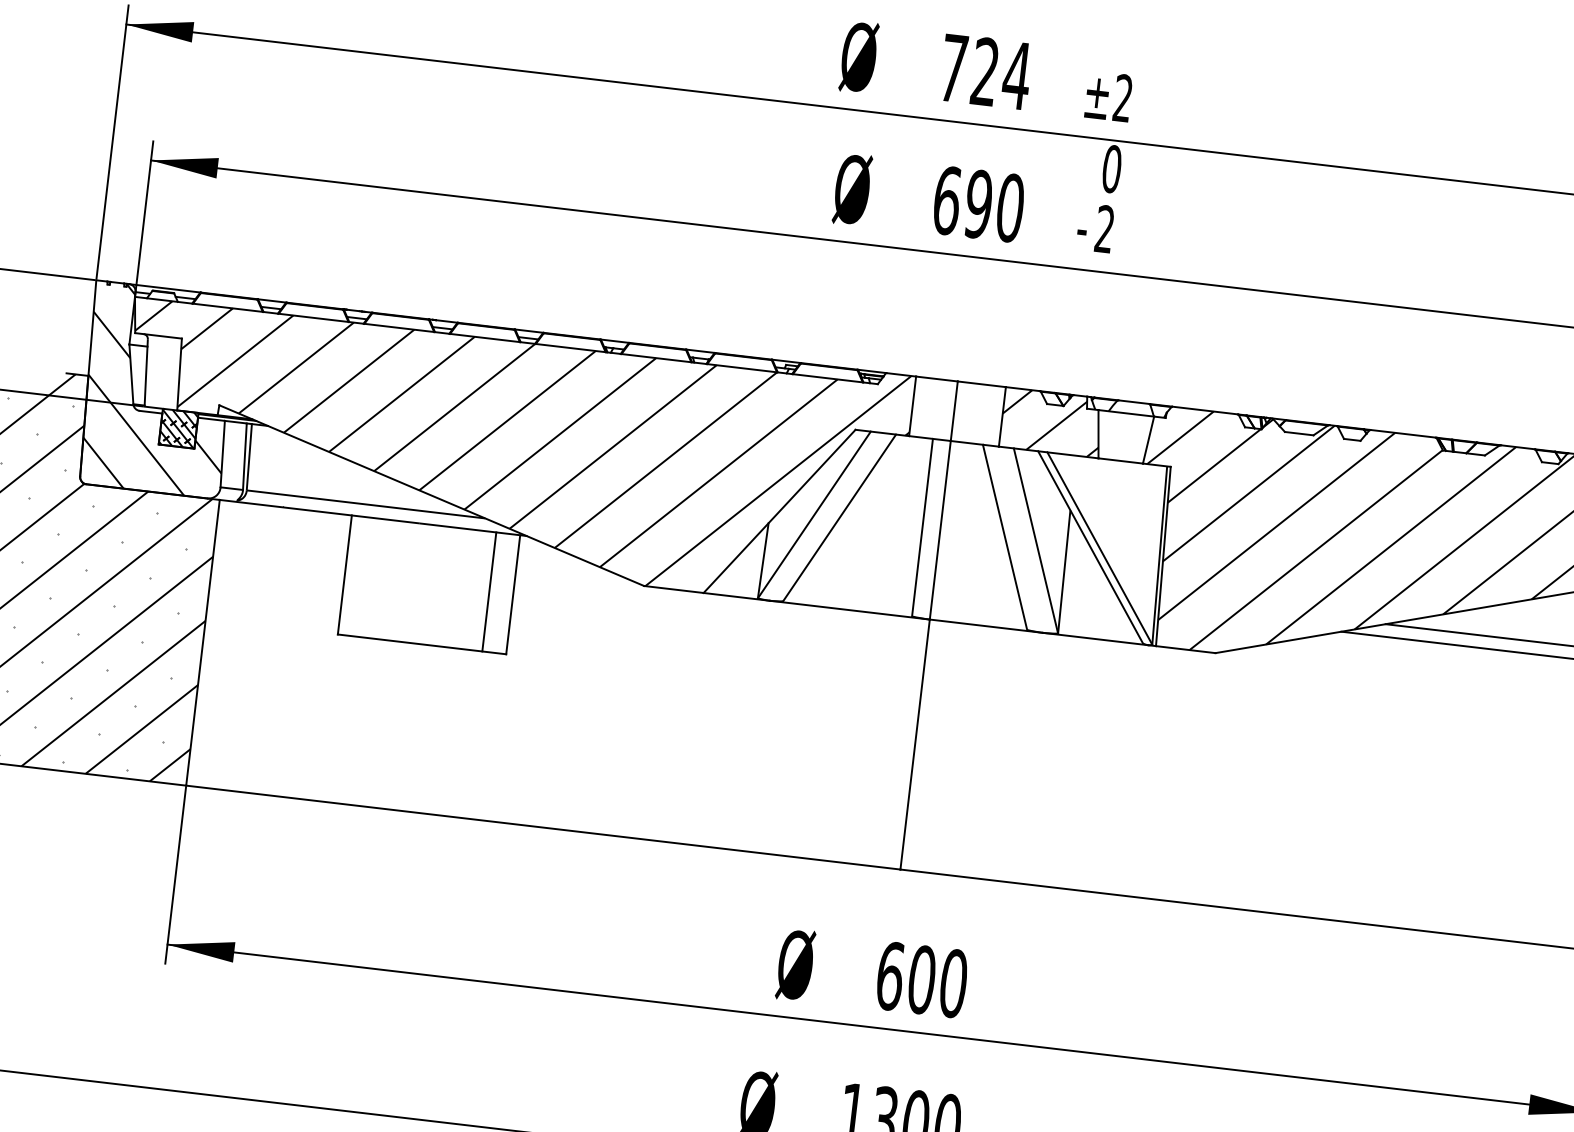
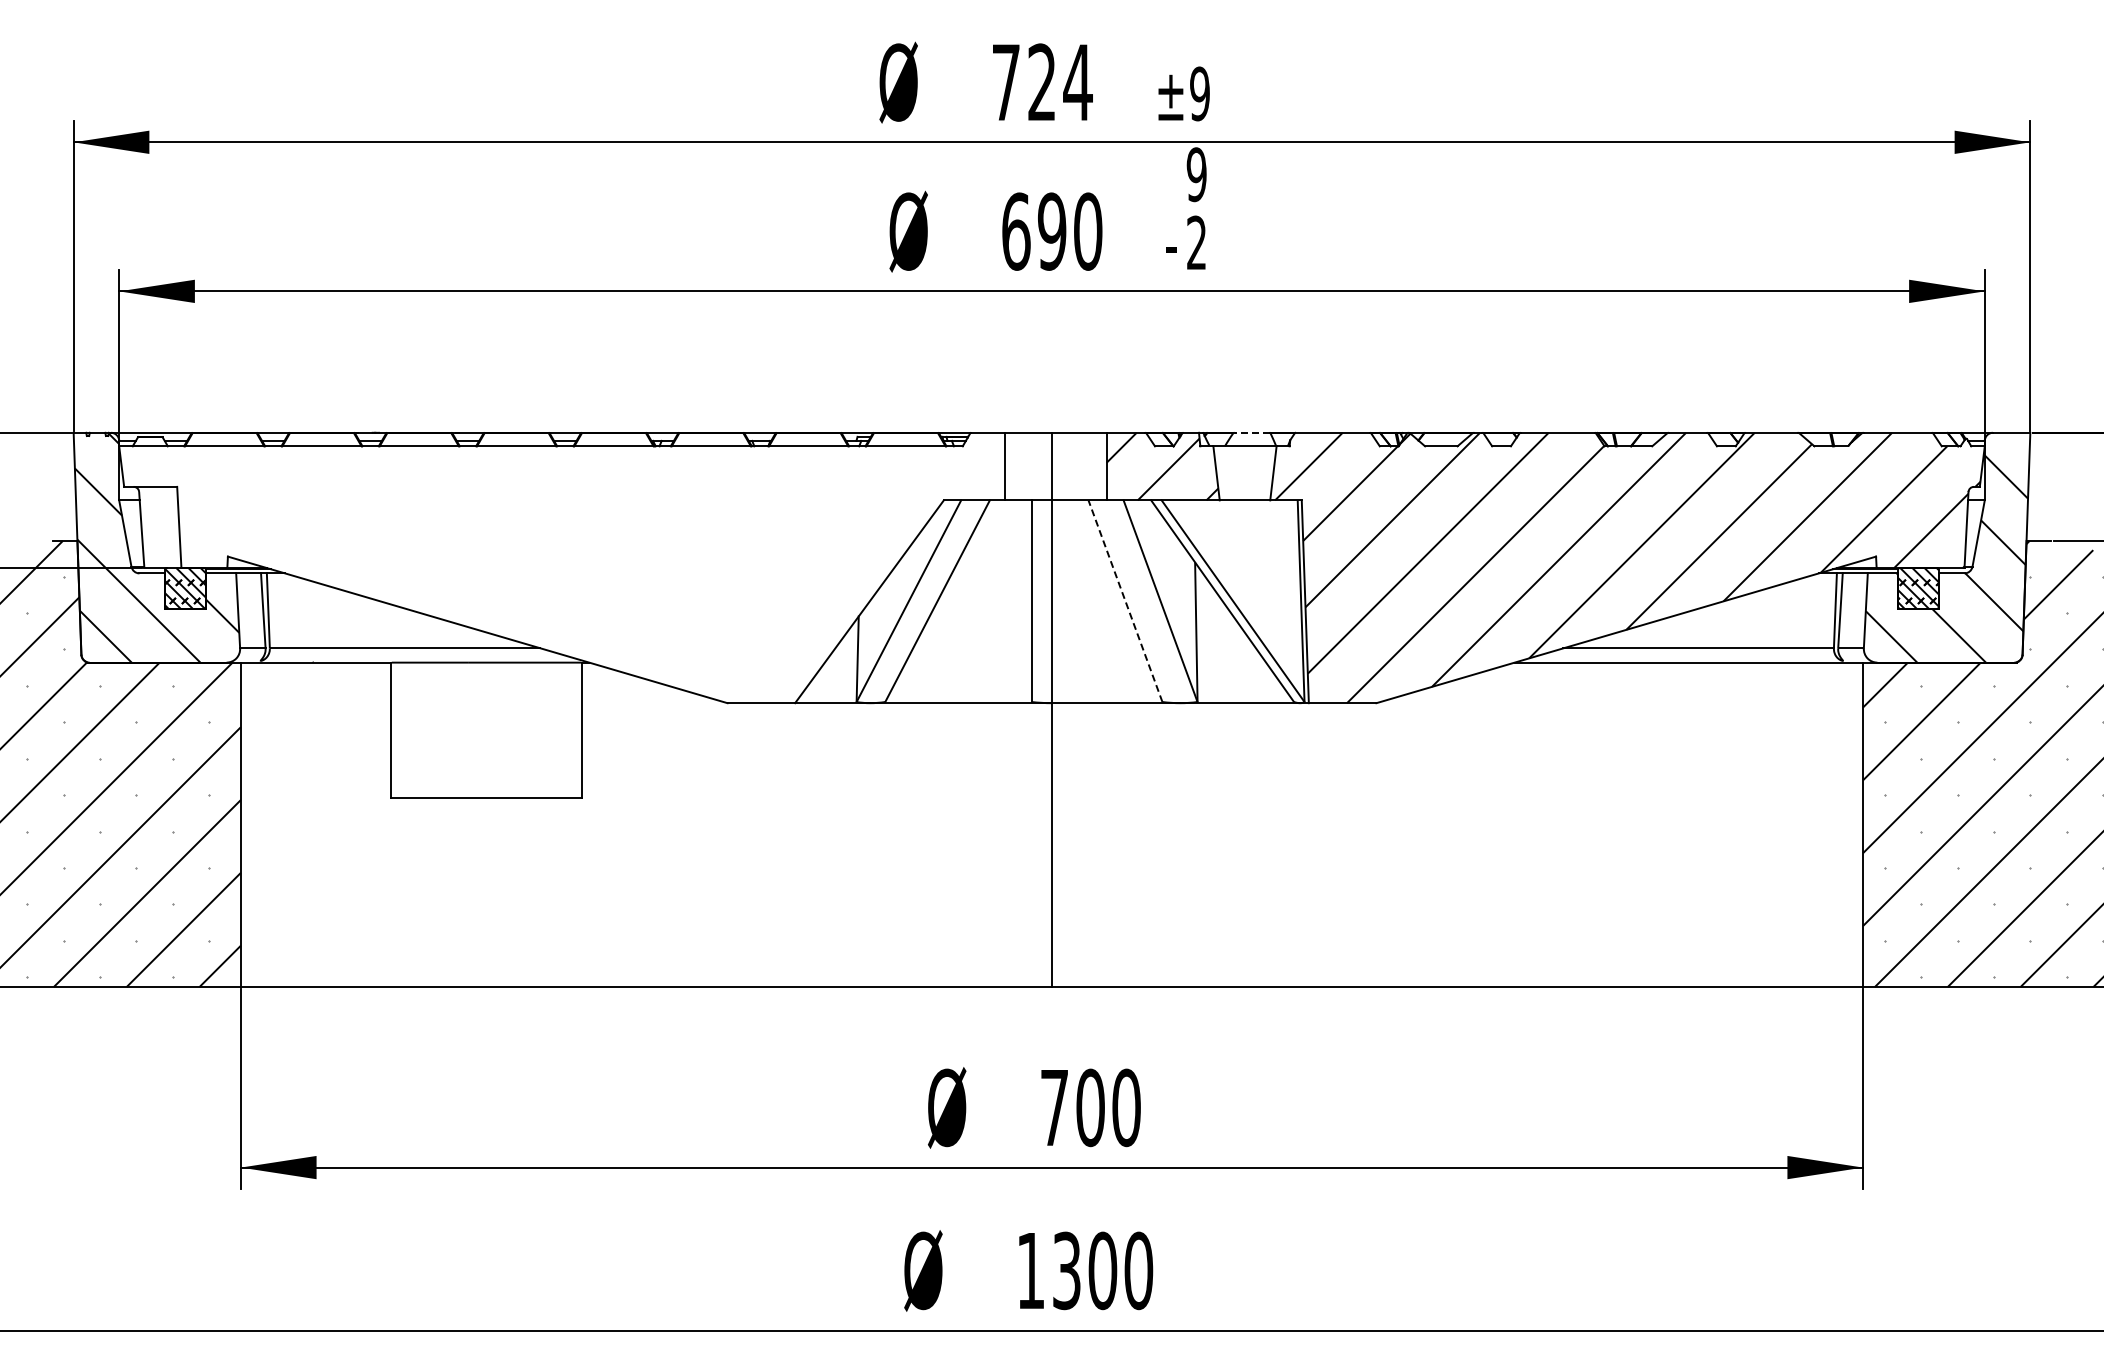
text: (1122, 97) -> (1199, 93), ±2 -> ±9
text: (1111, 168) -> (1196, 174), 0 -> 9
line: (1134, 401) -> (1252, 432), solid -> dashed
hatch: (513, 449) -> (563, 567), removed
line: (1005, 536) -> (1125, 600), solid -> dashed
line: (489, 591) -> (554, 729), removed
text: (890, 975) -> (1054, 1107), 600 -> 700

